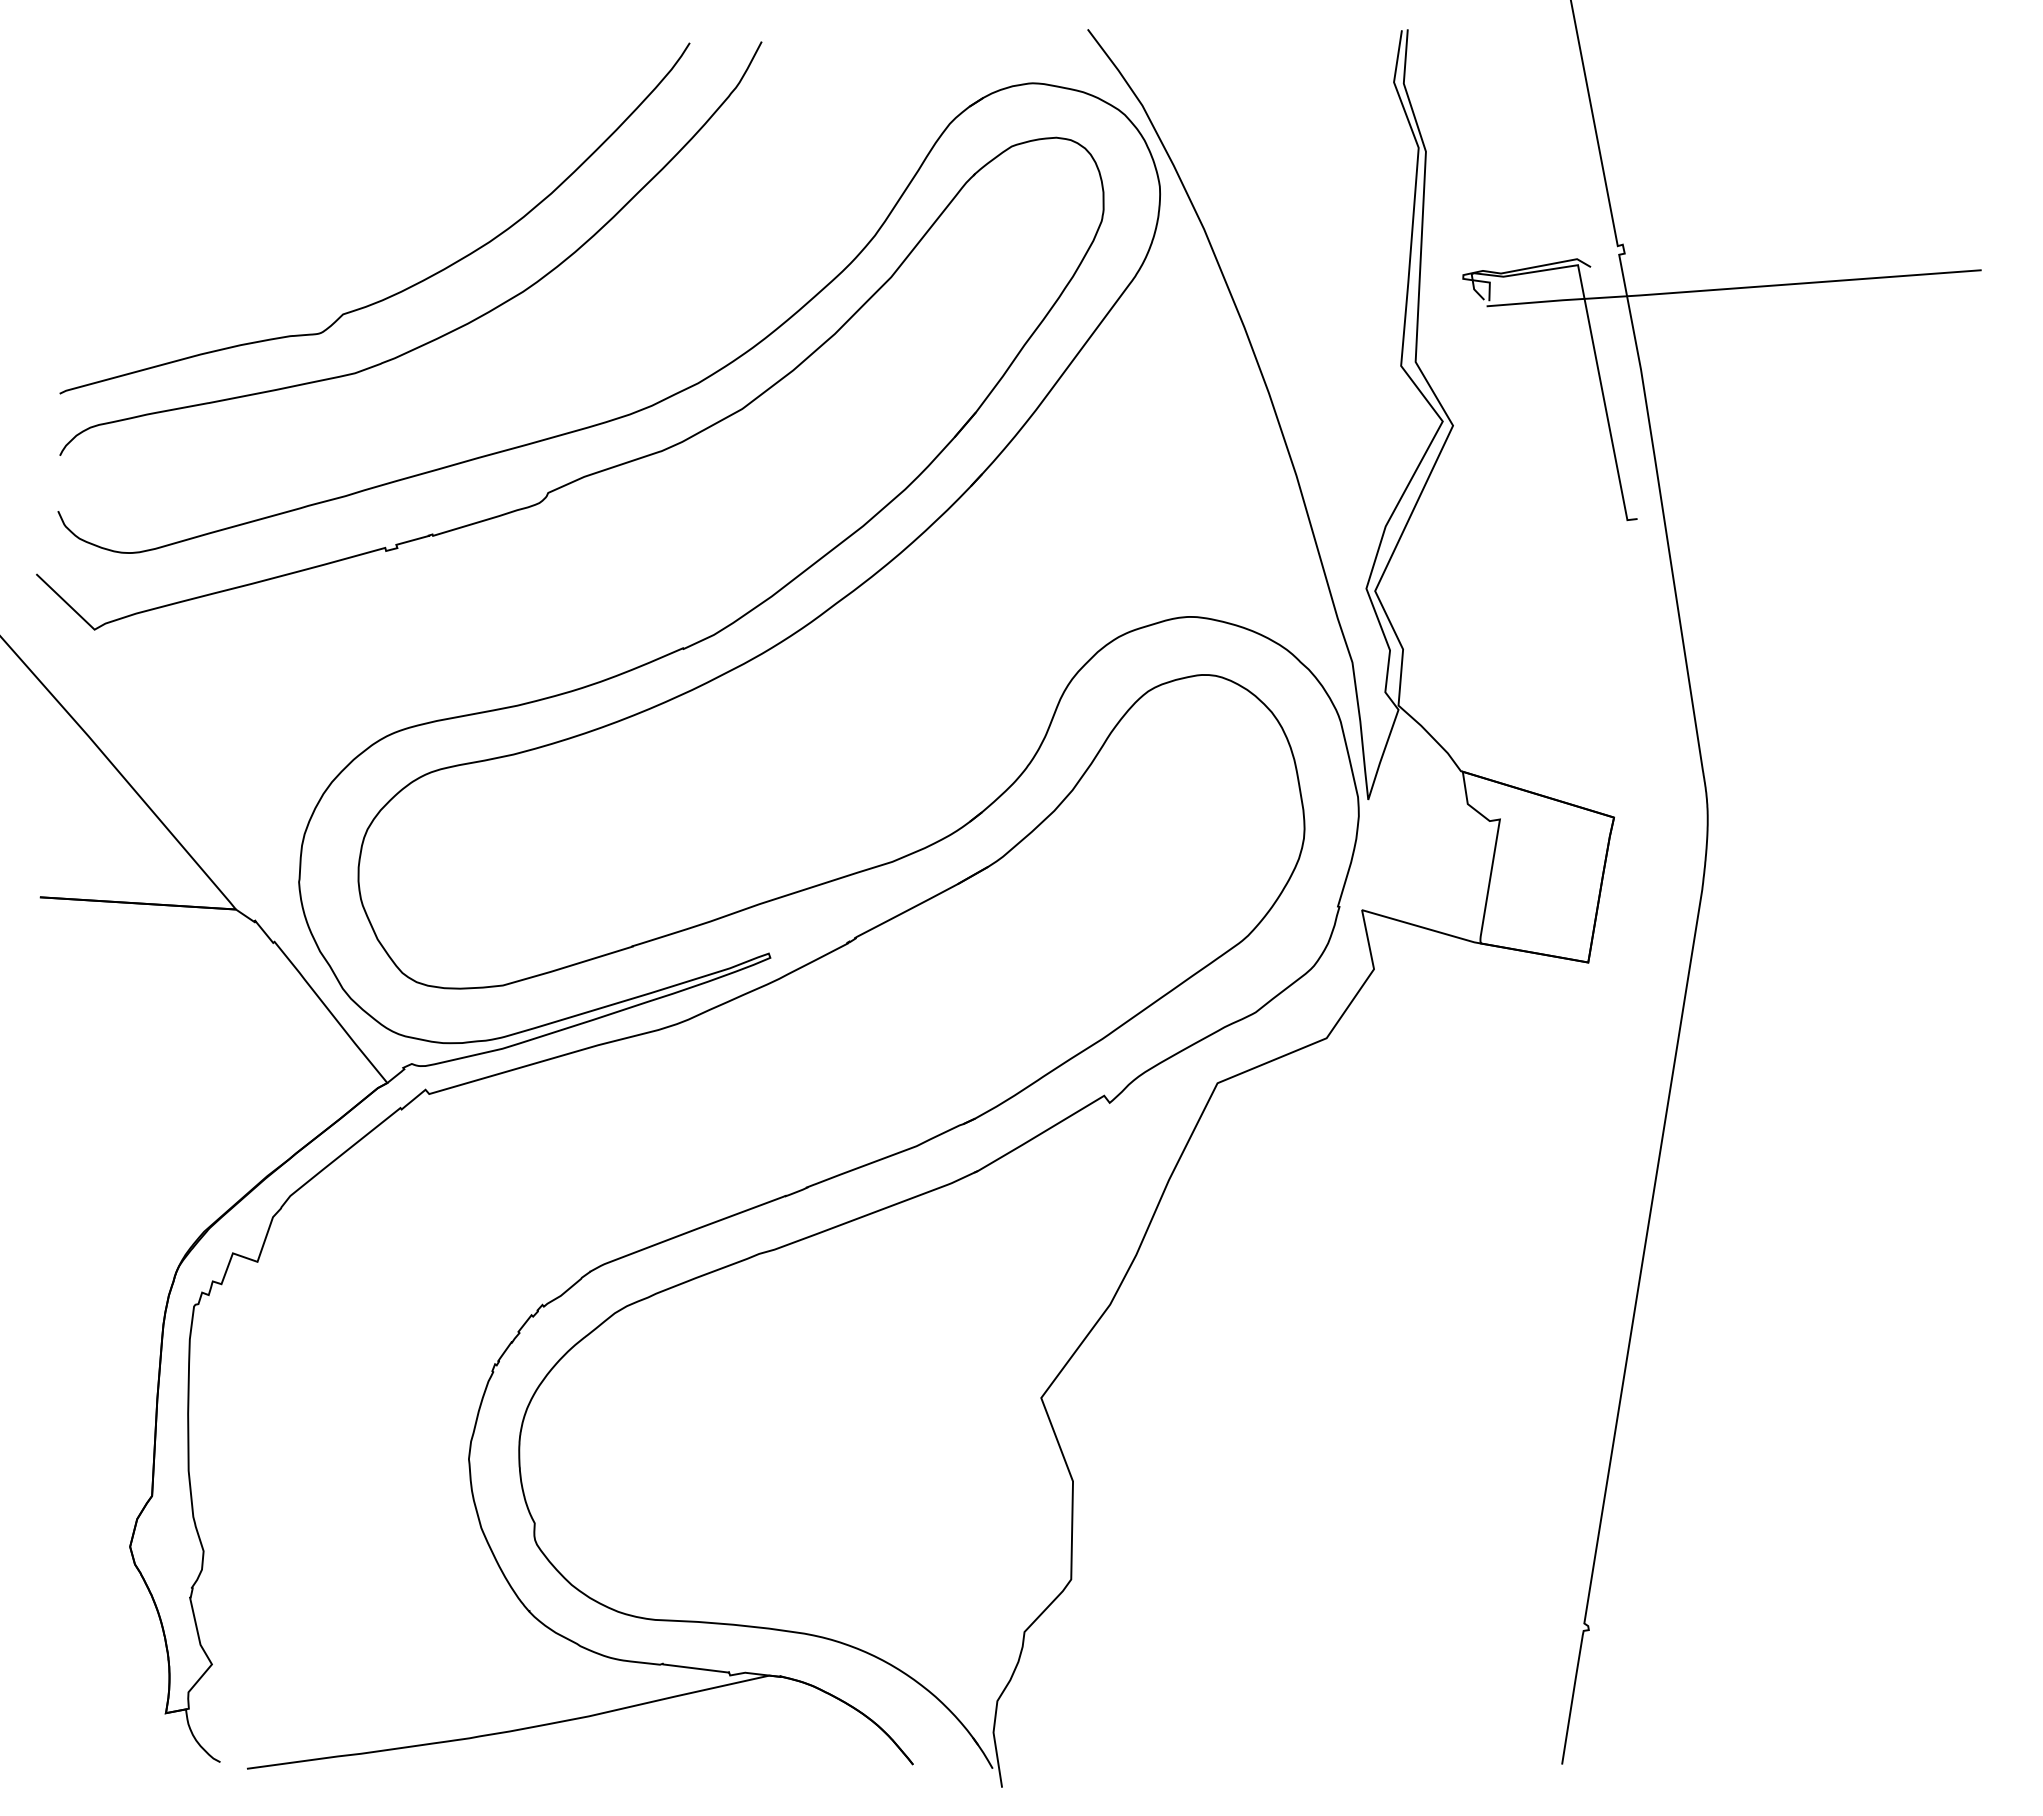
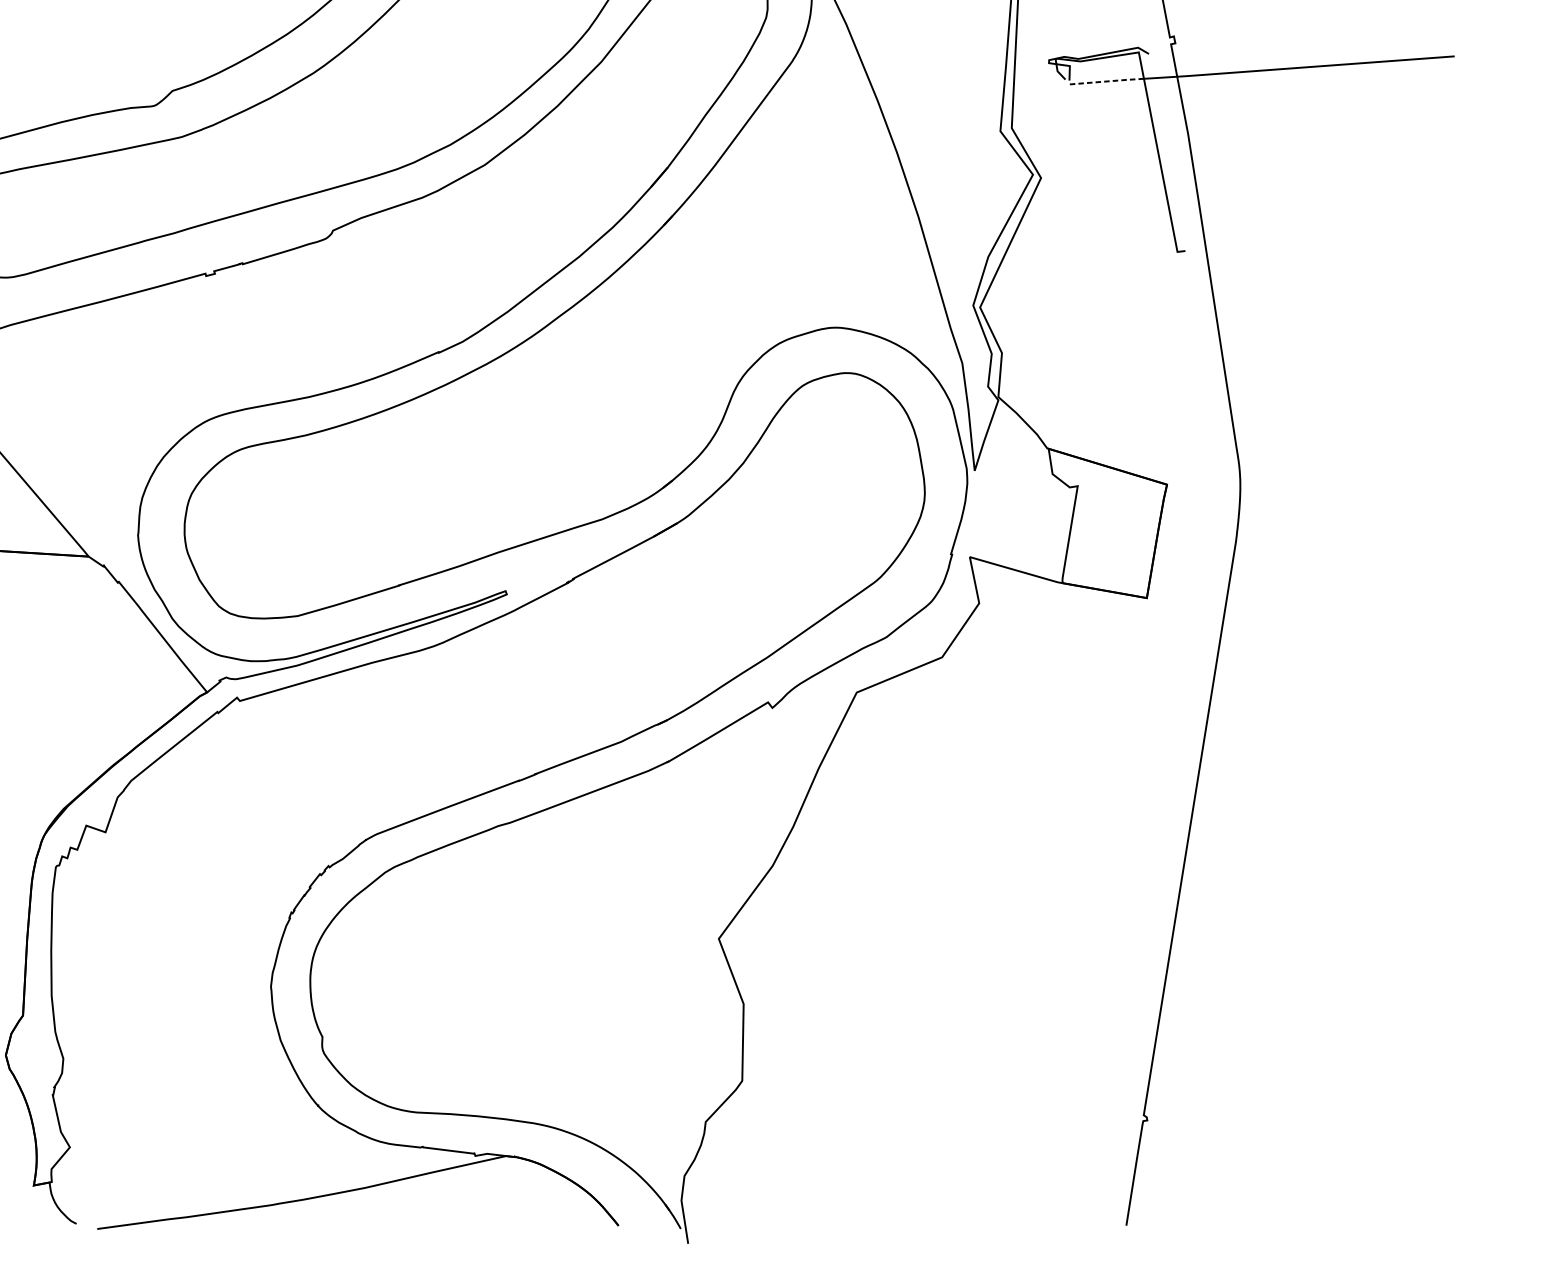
line: (1536, 302) -> (1106, 81), solid -> dashed

